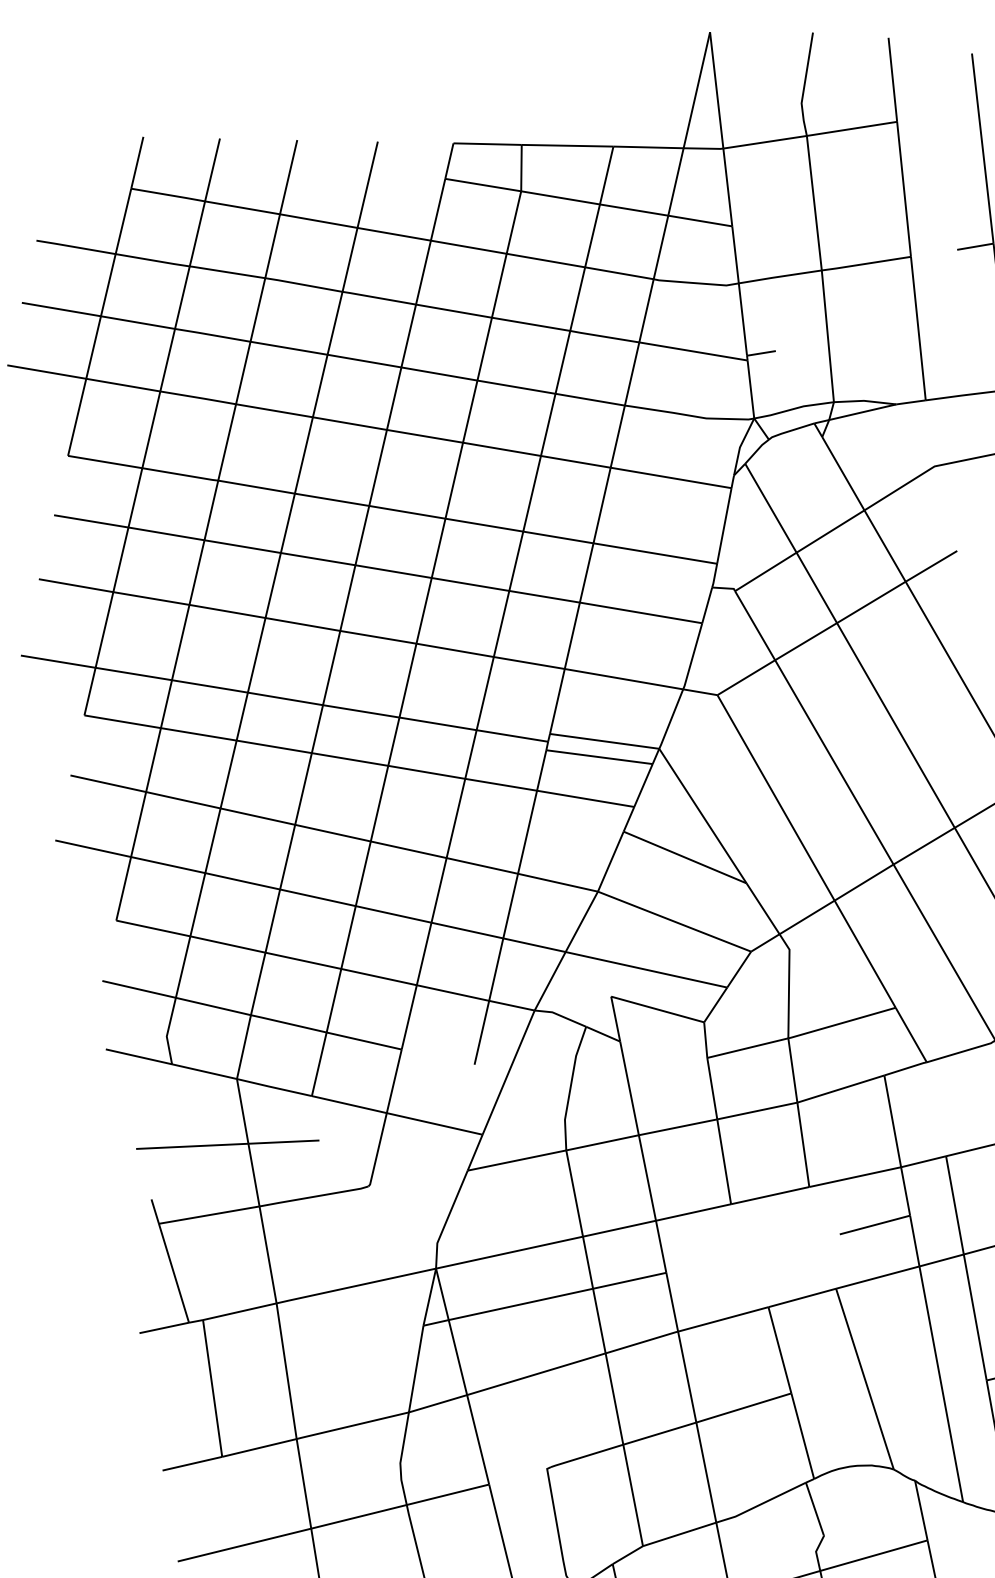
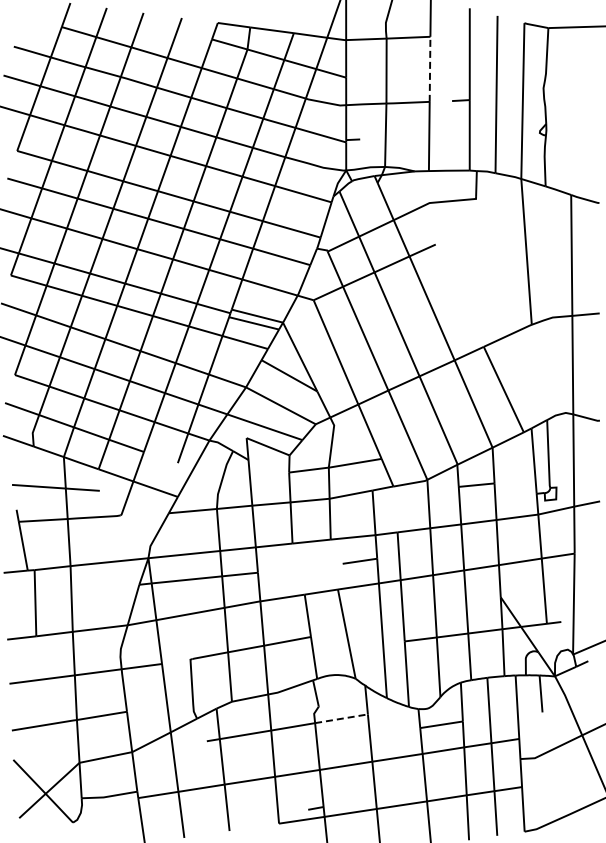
line: (905, 189) -> (430, 69), solid -> dashed
line: (873, 1555) -> (341, 718), solid -> dashed

